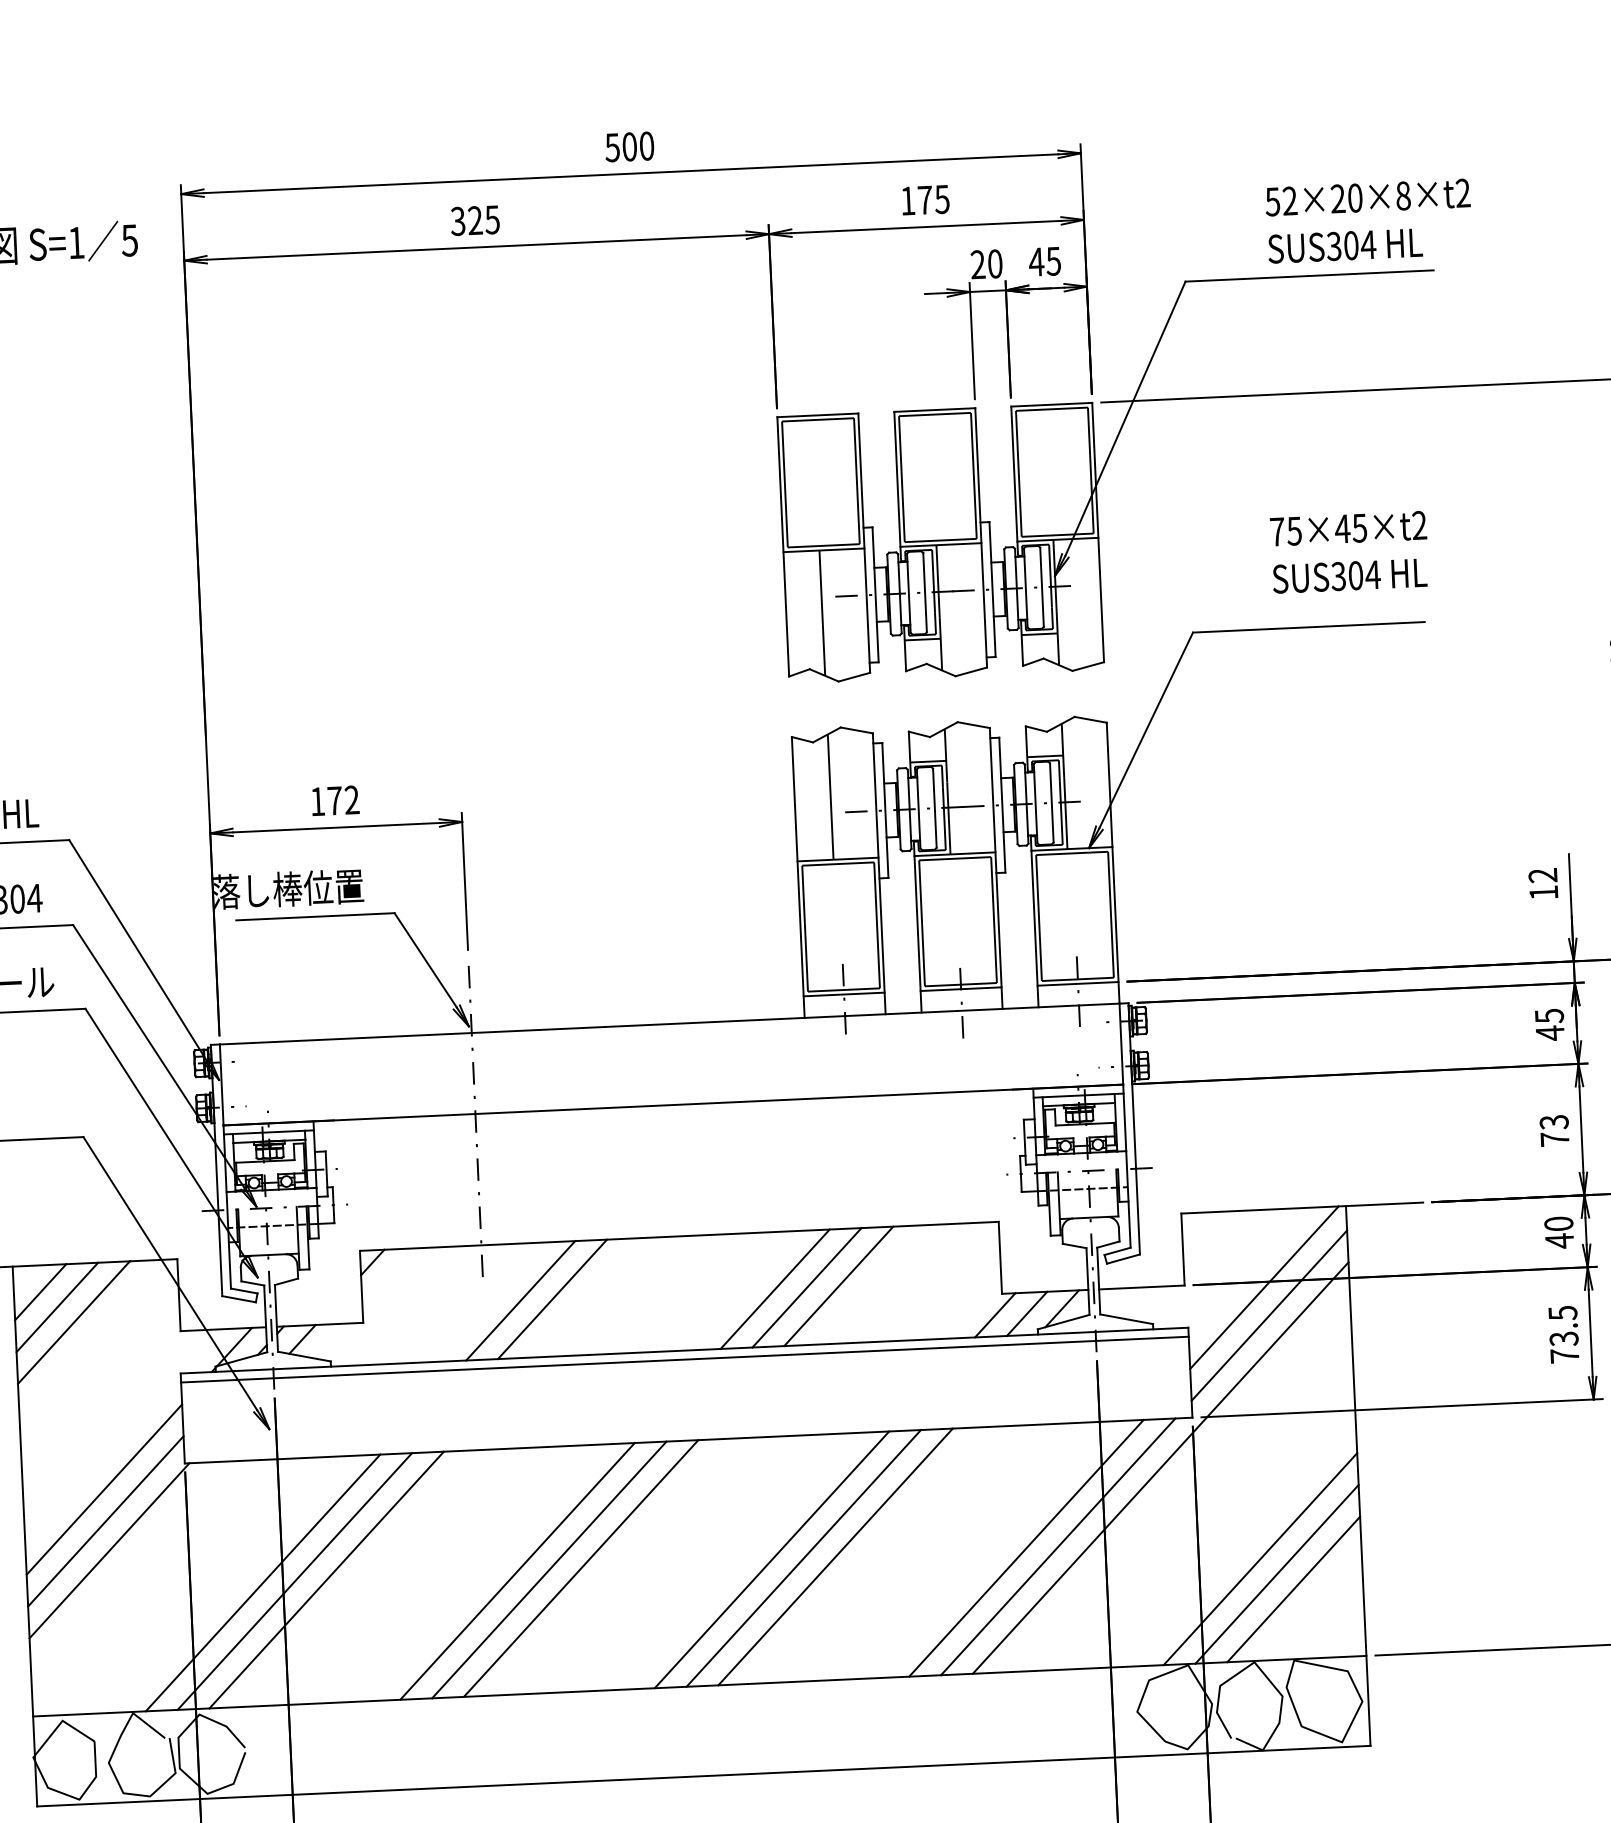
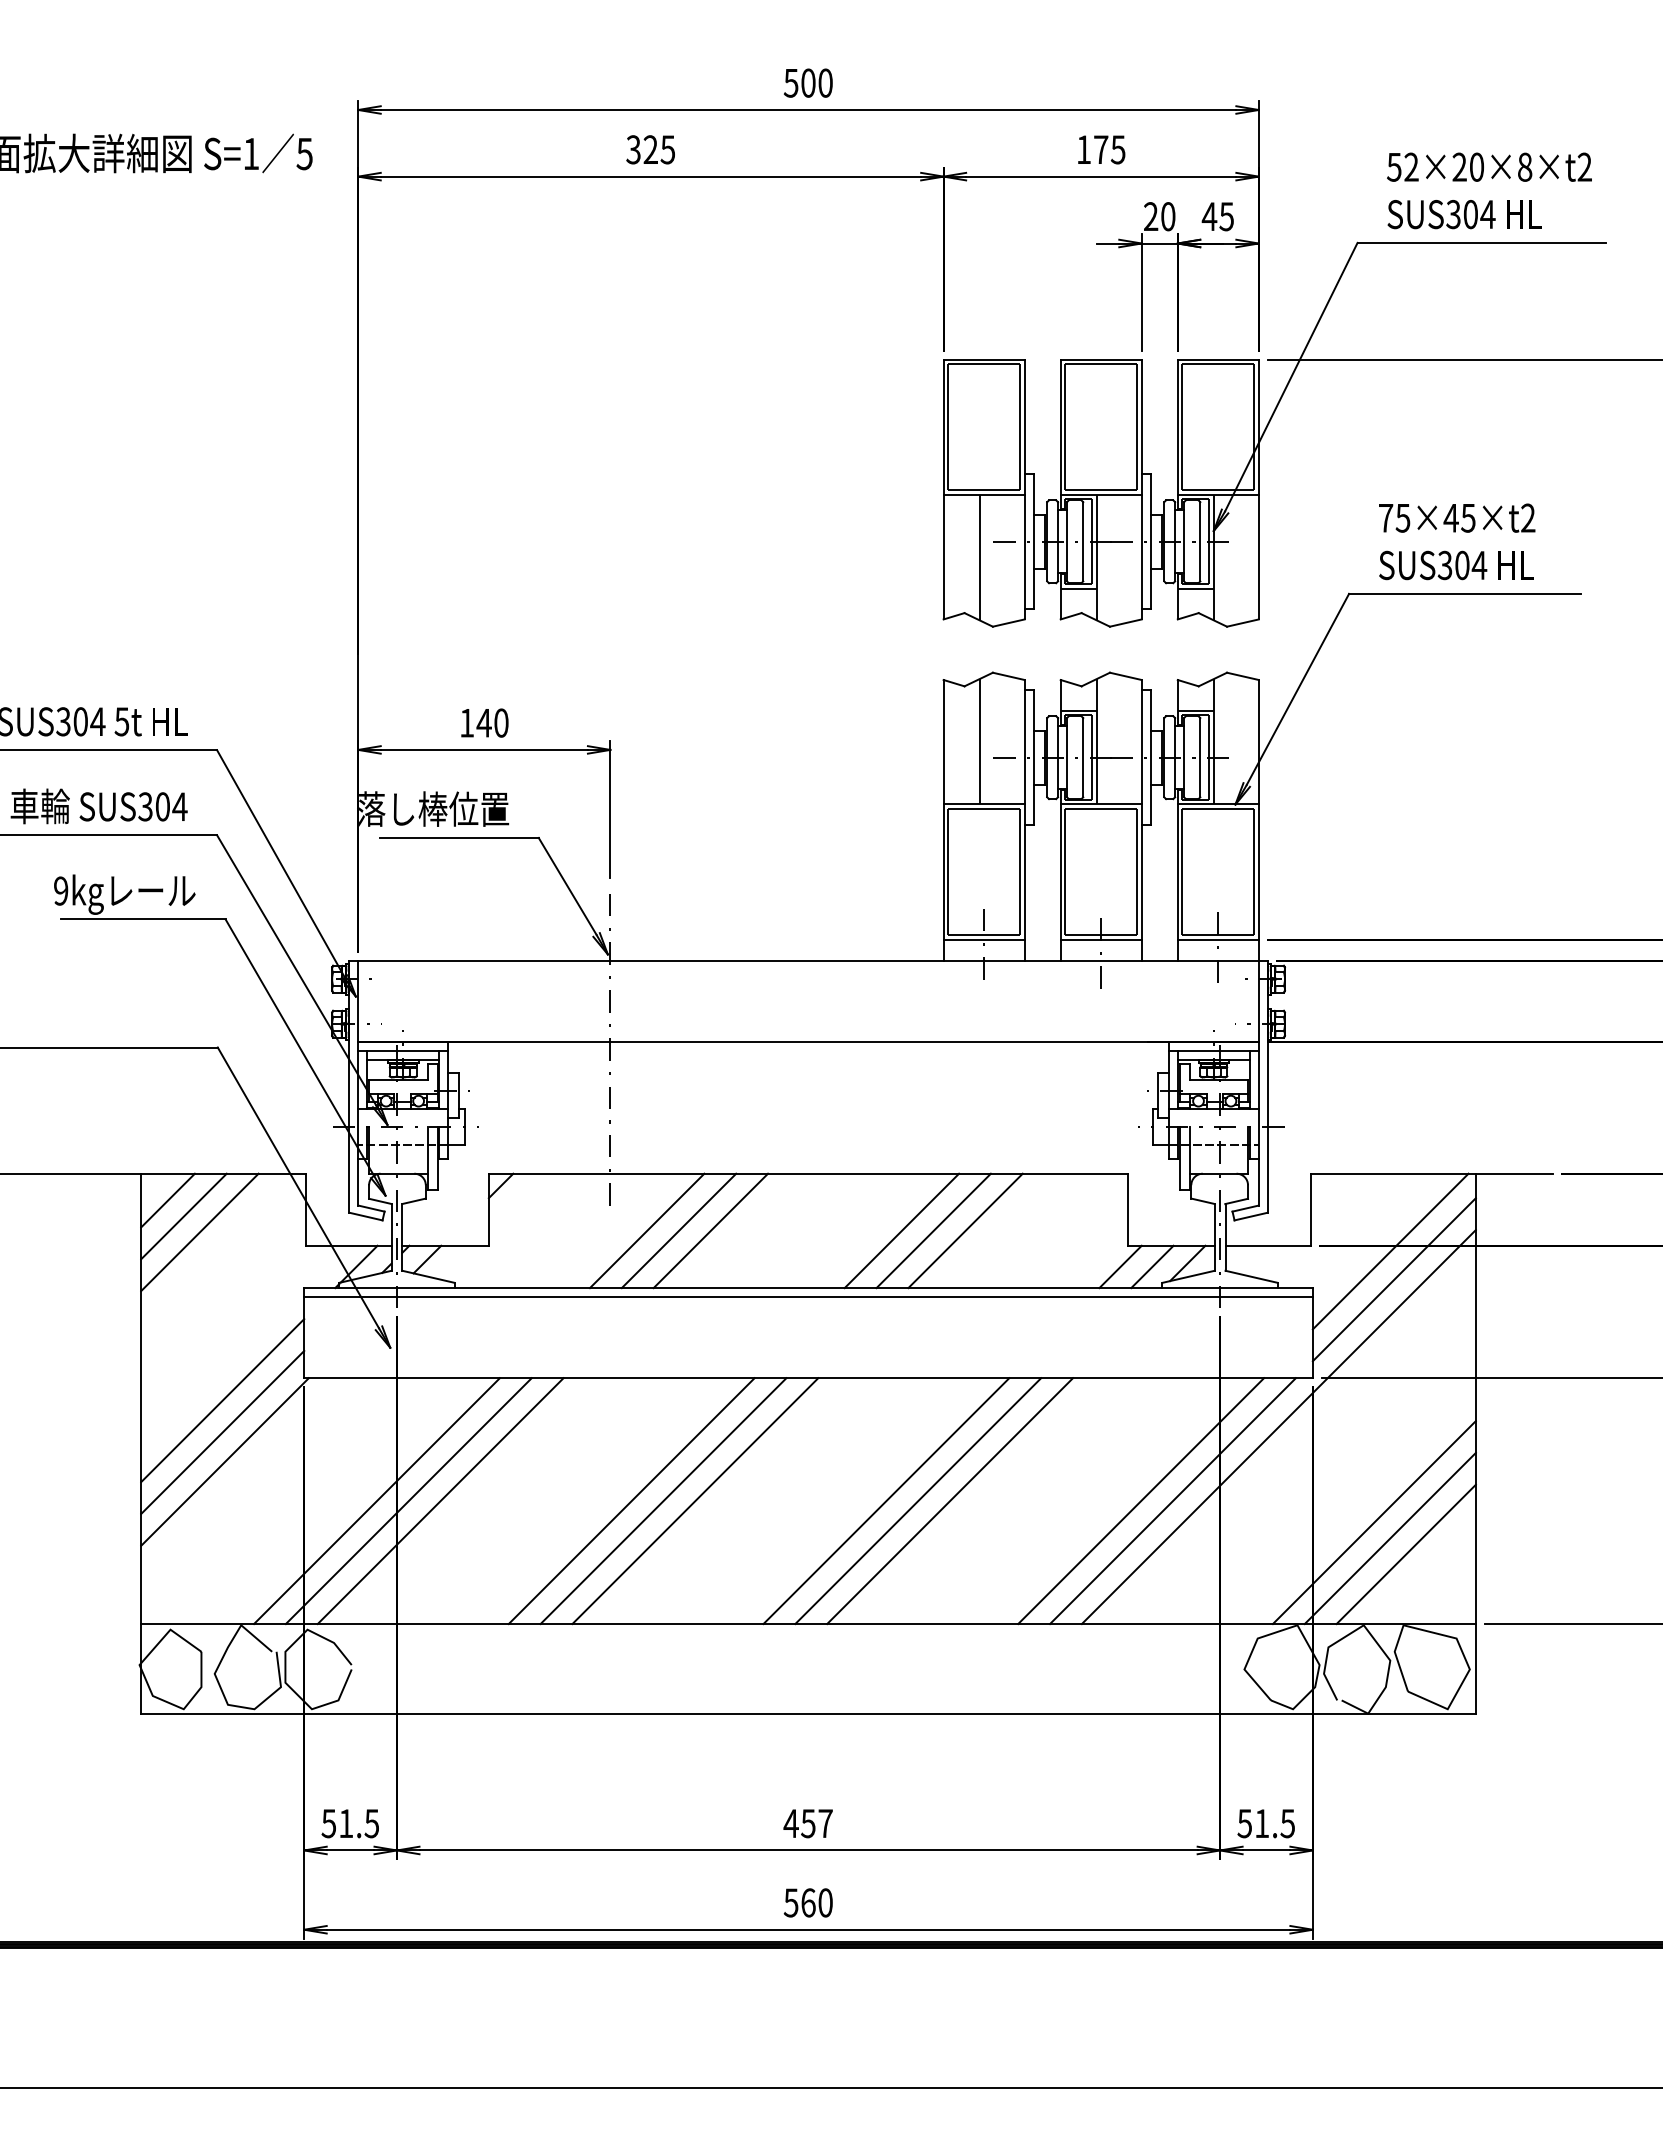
text: (1368, 220) -> (1489, 190), moved
text: (1349, 552) -> (1457, 541), moved
text: (343, 799) -> (492, 722), 172 -> 140
line: (583, 1297) -> (710, 1230), added

